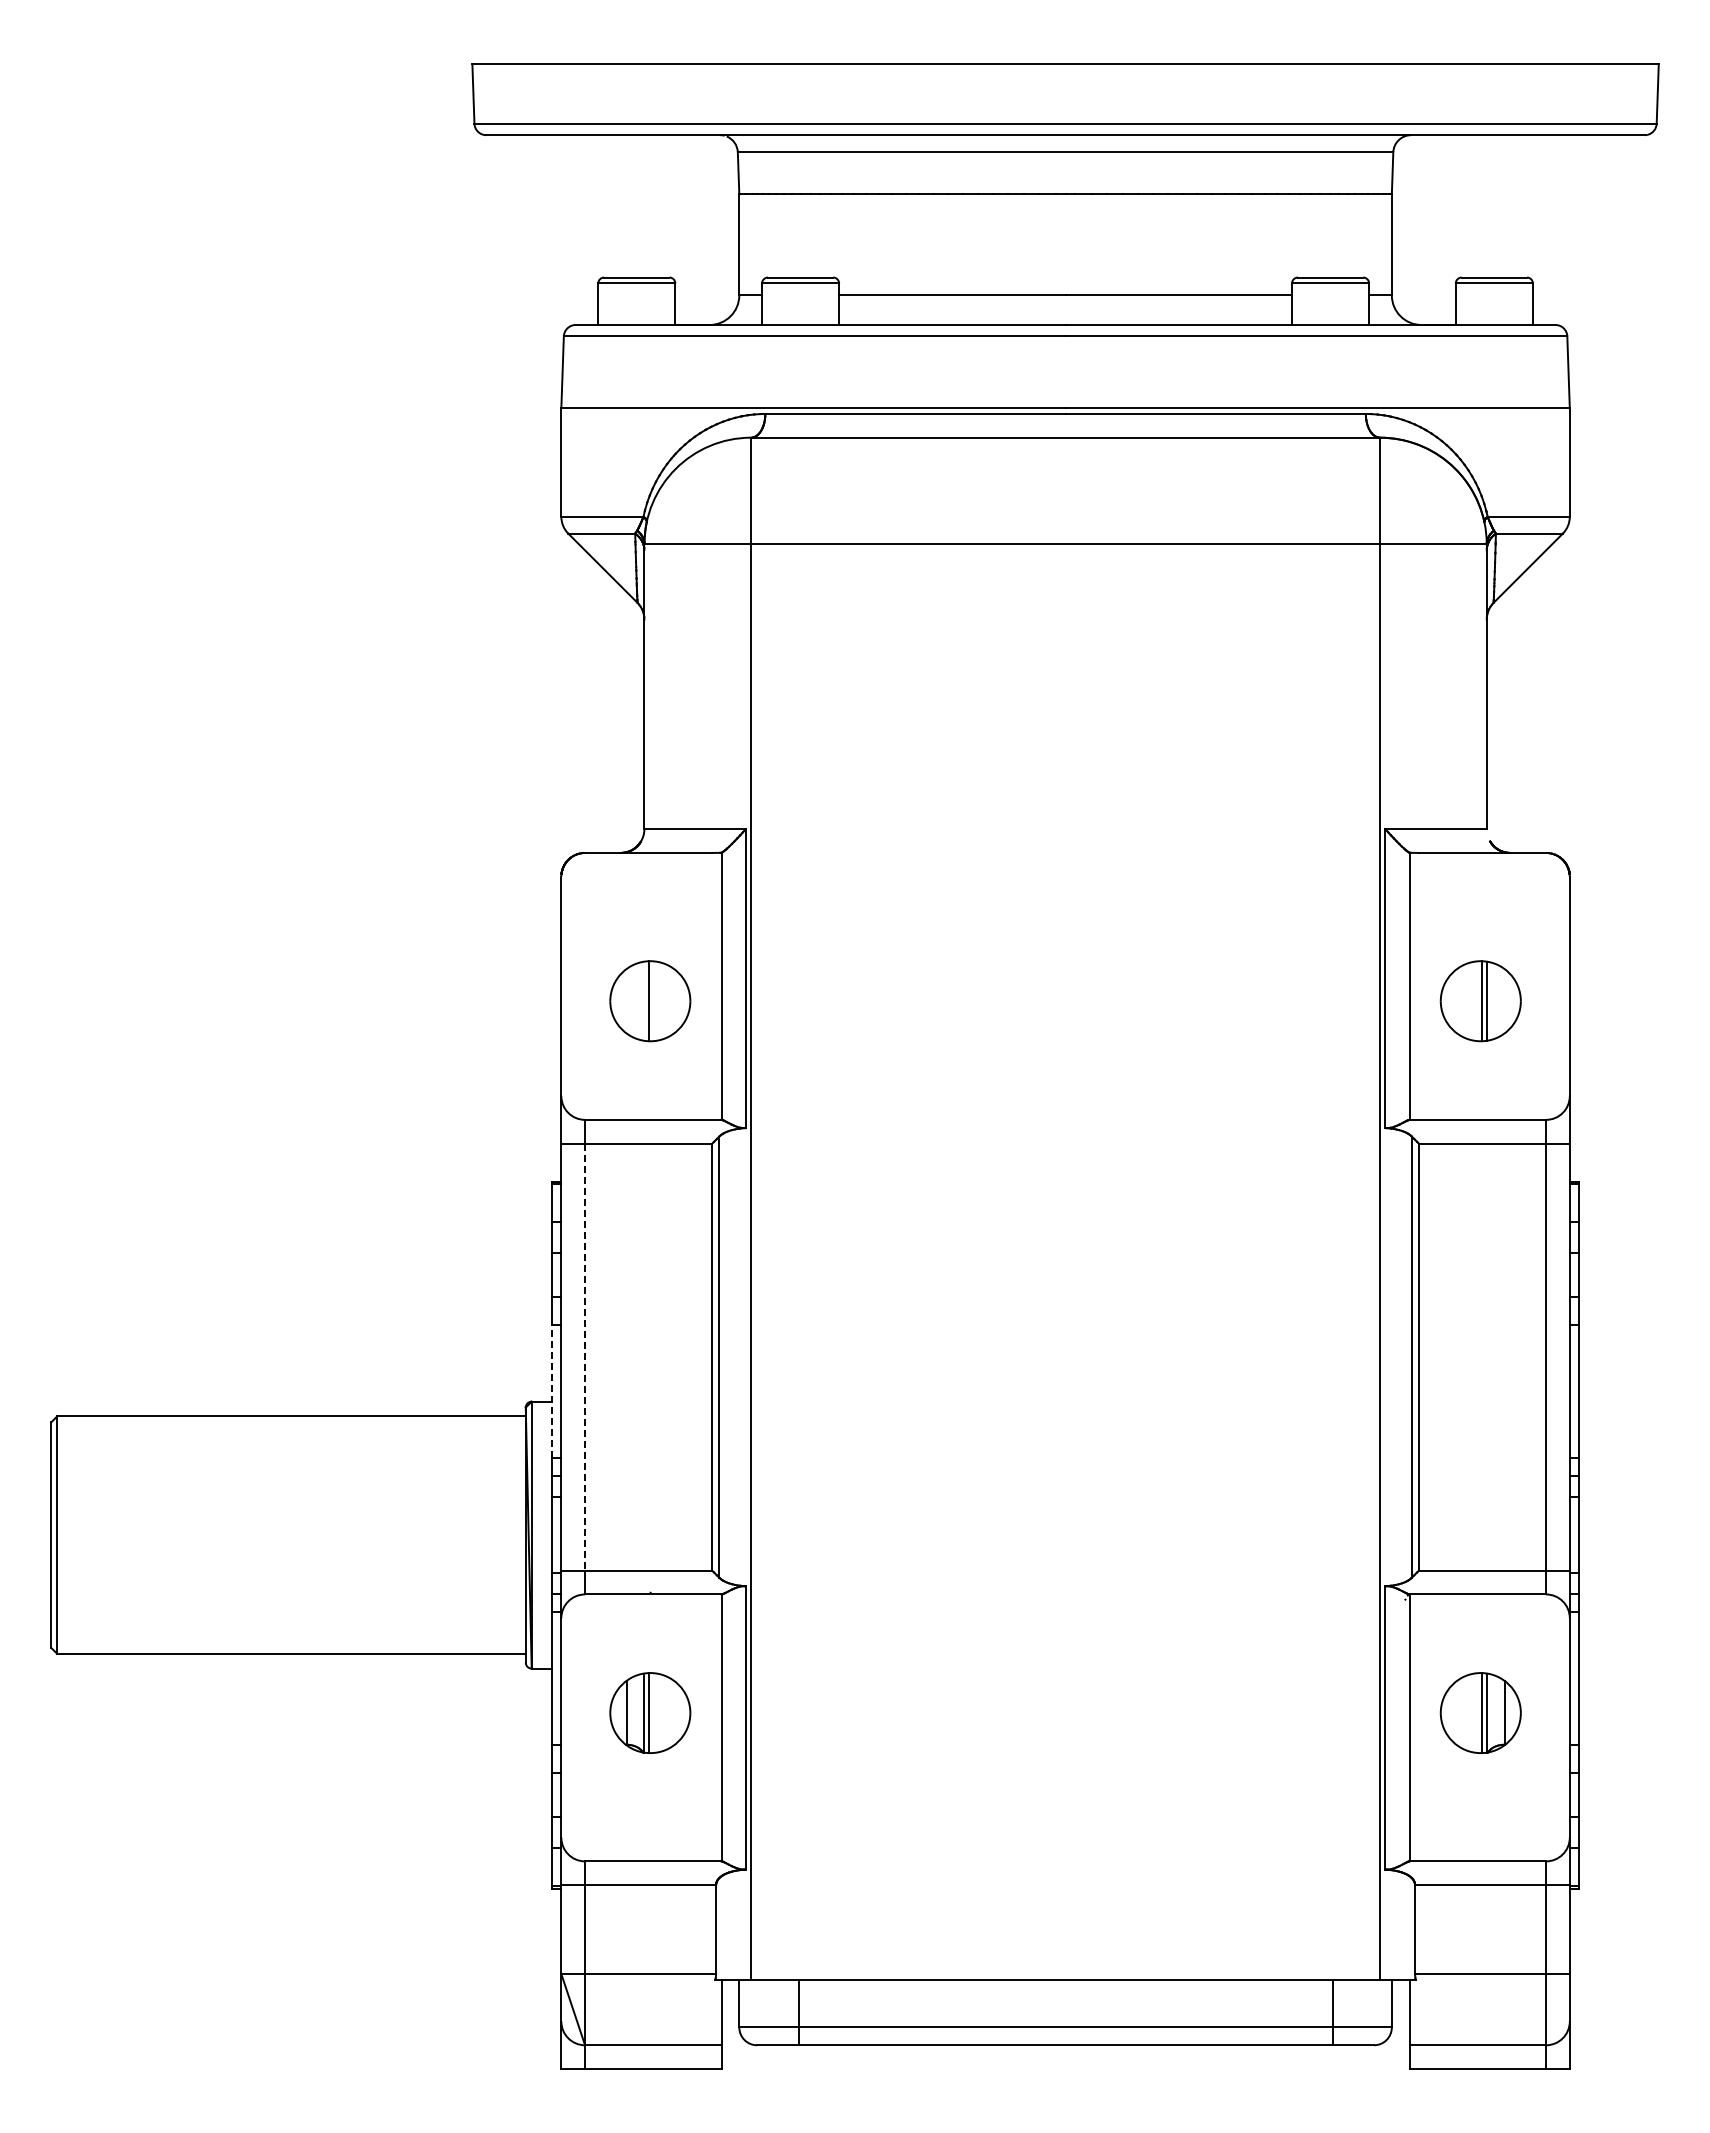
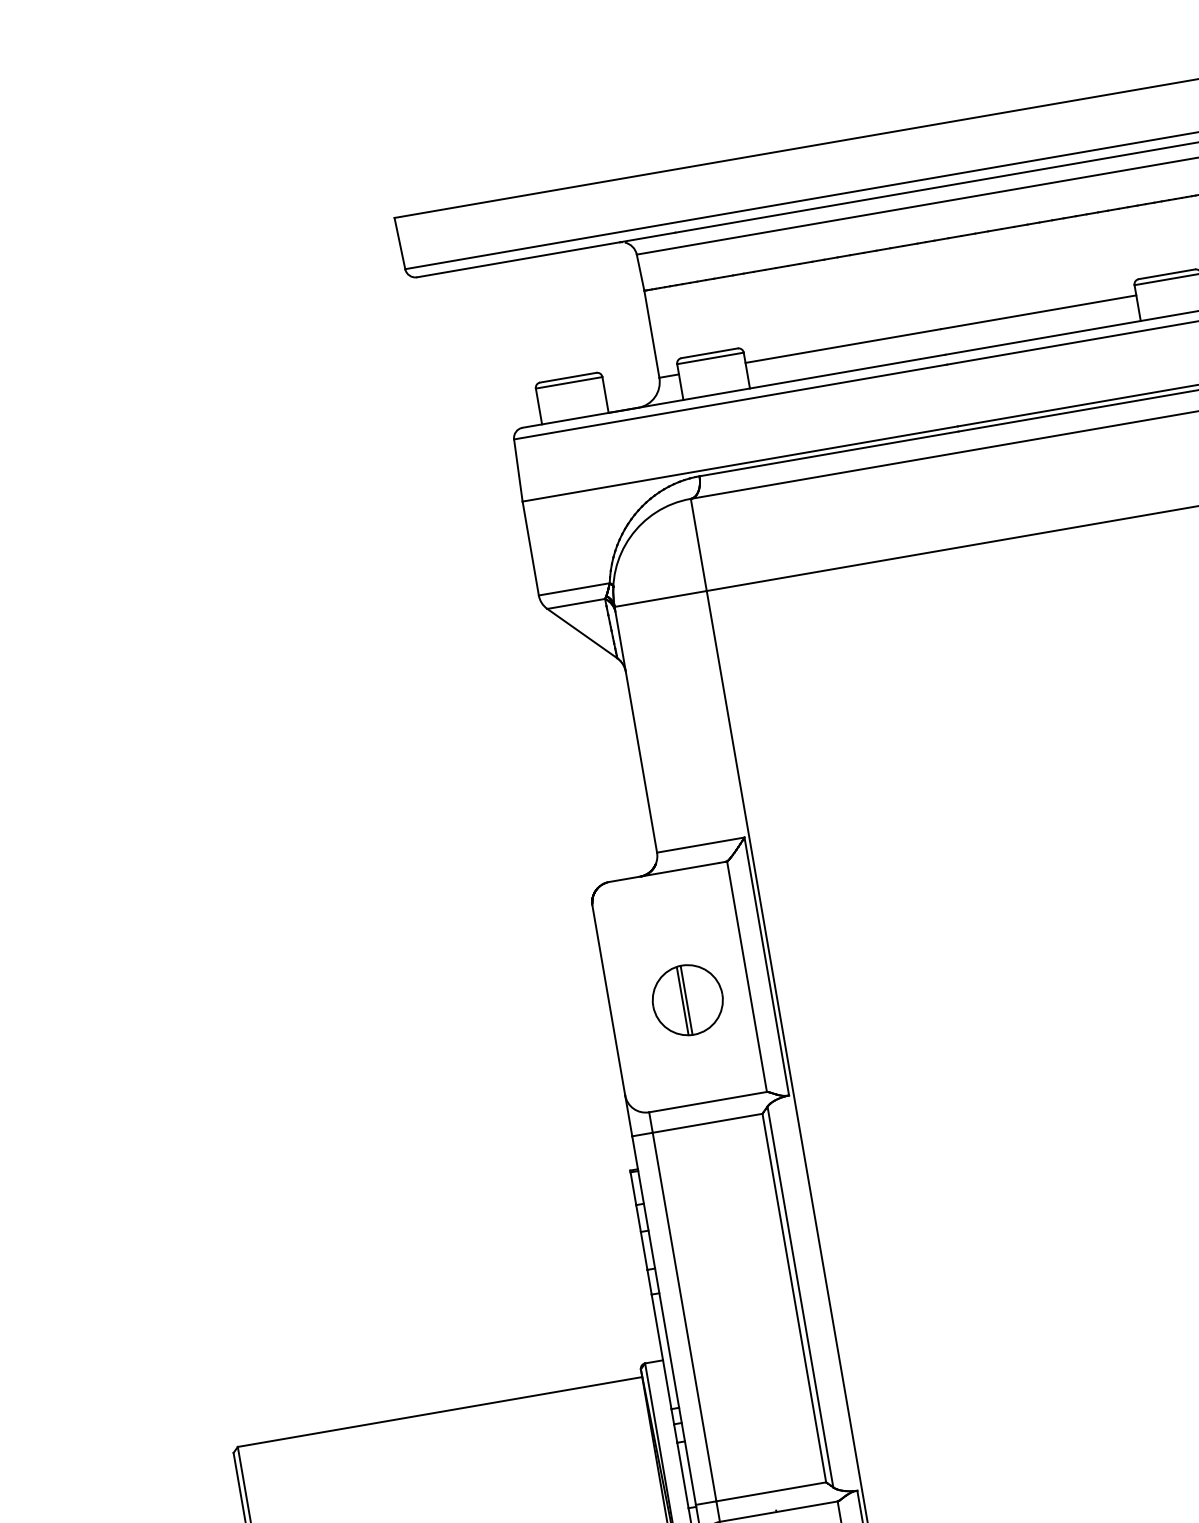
line: (644, 1000) -> (682, 1000), added
line: (585, 1357) -> (684, 1317), dashed -> solid
line: (552, 1391) -> (661, 1351), dashed -> solid

